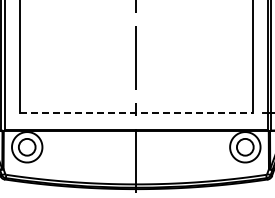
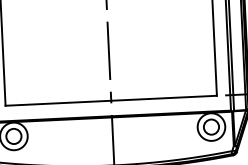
line: (136, 113) -> (111, 101), dashed -> solid

